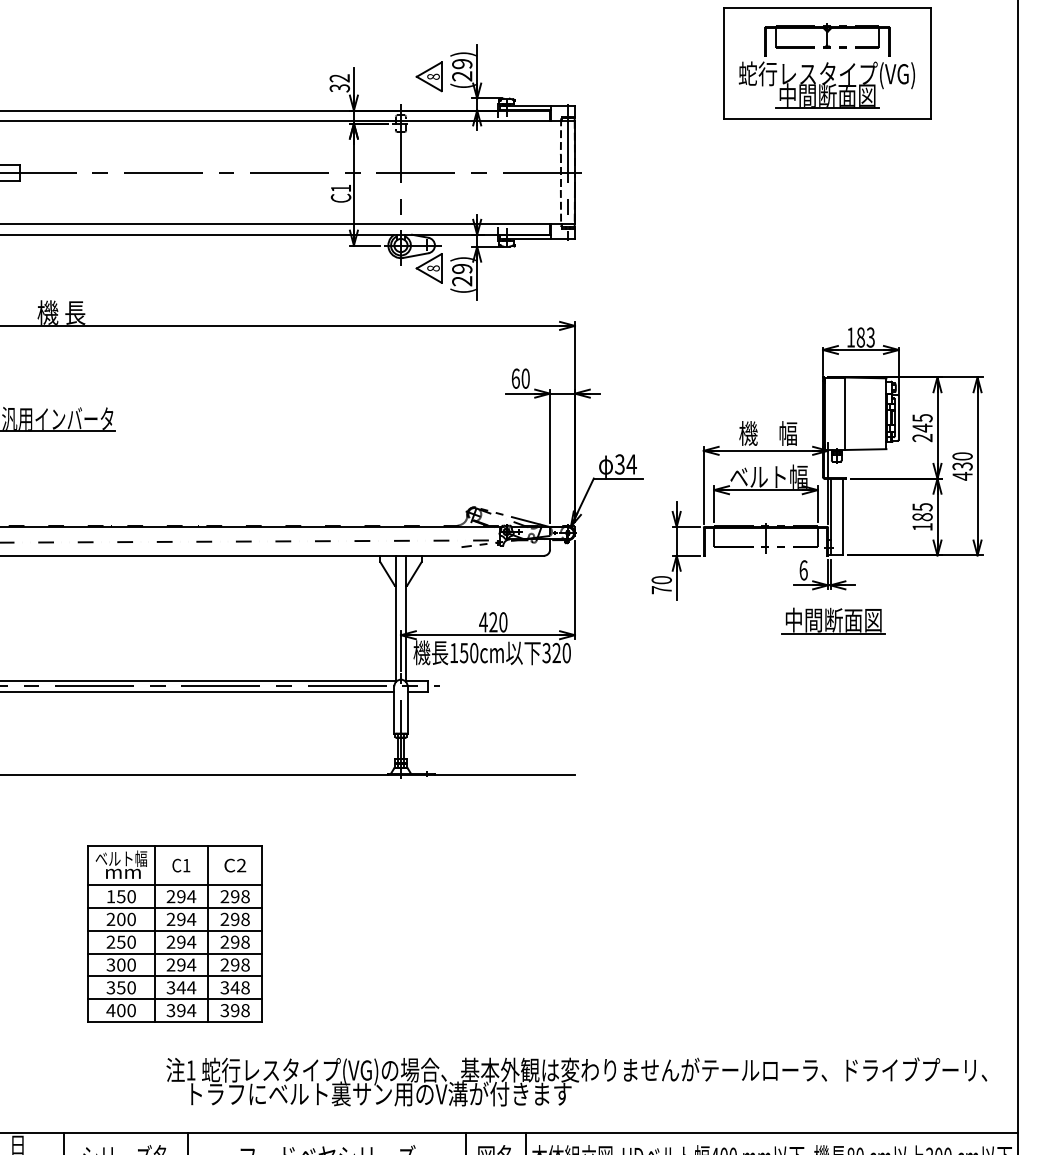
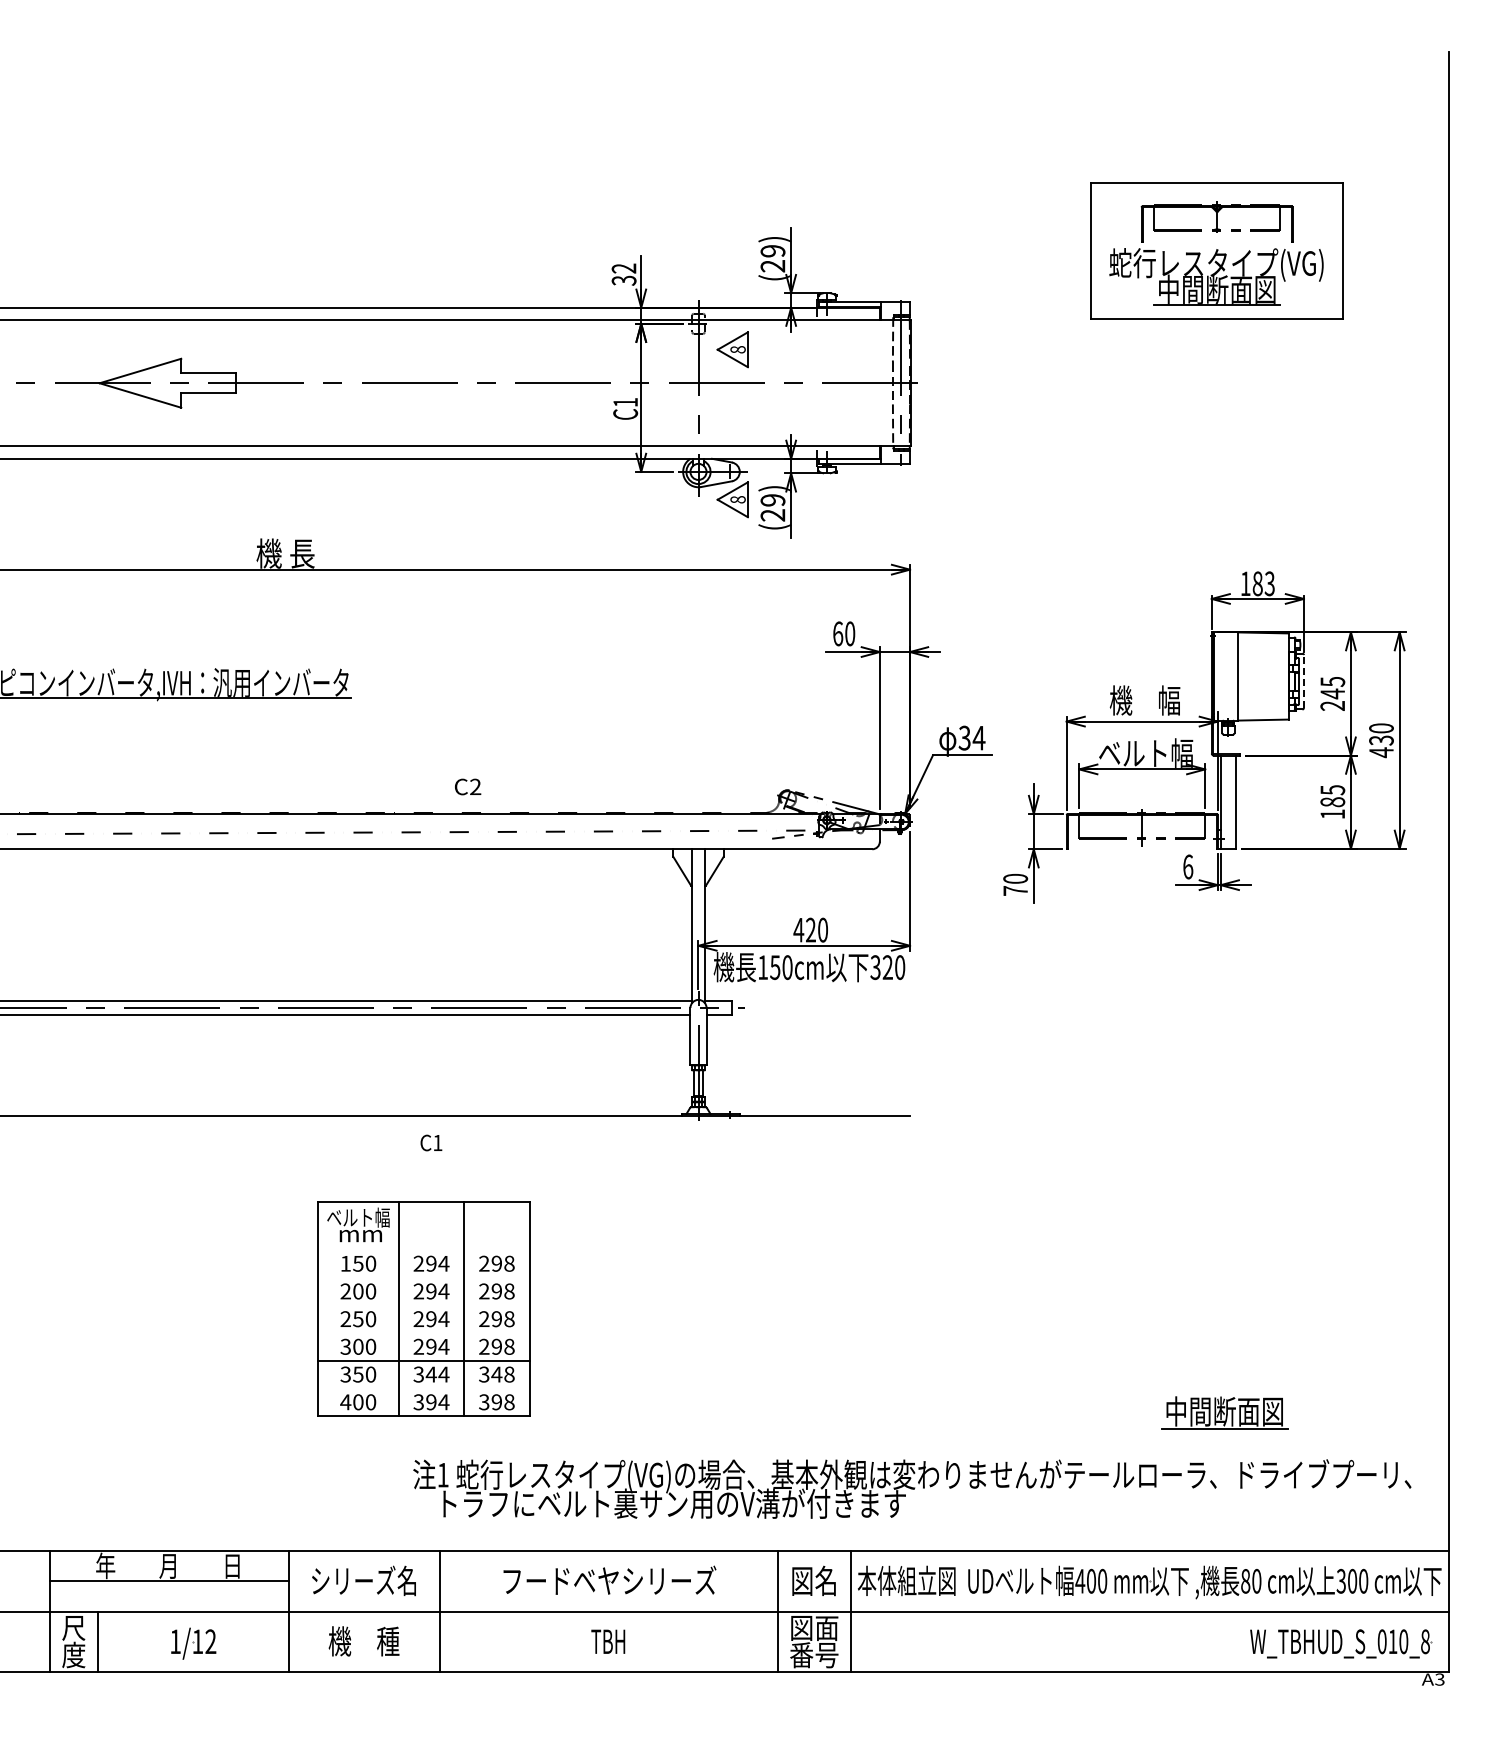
part: (428, 76) -> (732, 349), moved
line: (898, 417) -> (1303, 681), solid -> dashed
part: (833, 620) -> (1224, 1412), moved
text: (181, 865) -> (431, 1142), moved
text: (235, 865) -> (468, 786), moved
line: (174, 884) -> (423, 1249), removed
line: (174, 907) -> (423, 1277), removed
line: (174, 930) -> (423, 1305), removed
line: (174, 954) -> (423, 1333), removed
line: (174, 999) -> (423, 1388), removed

